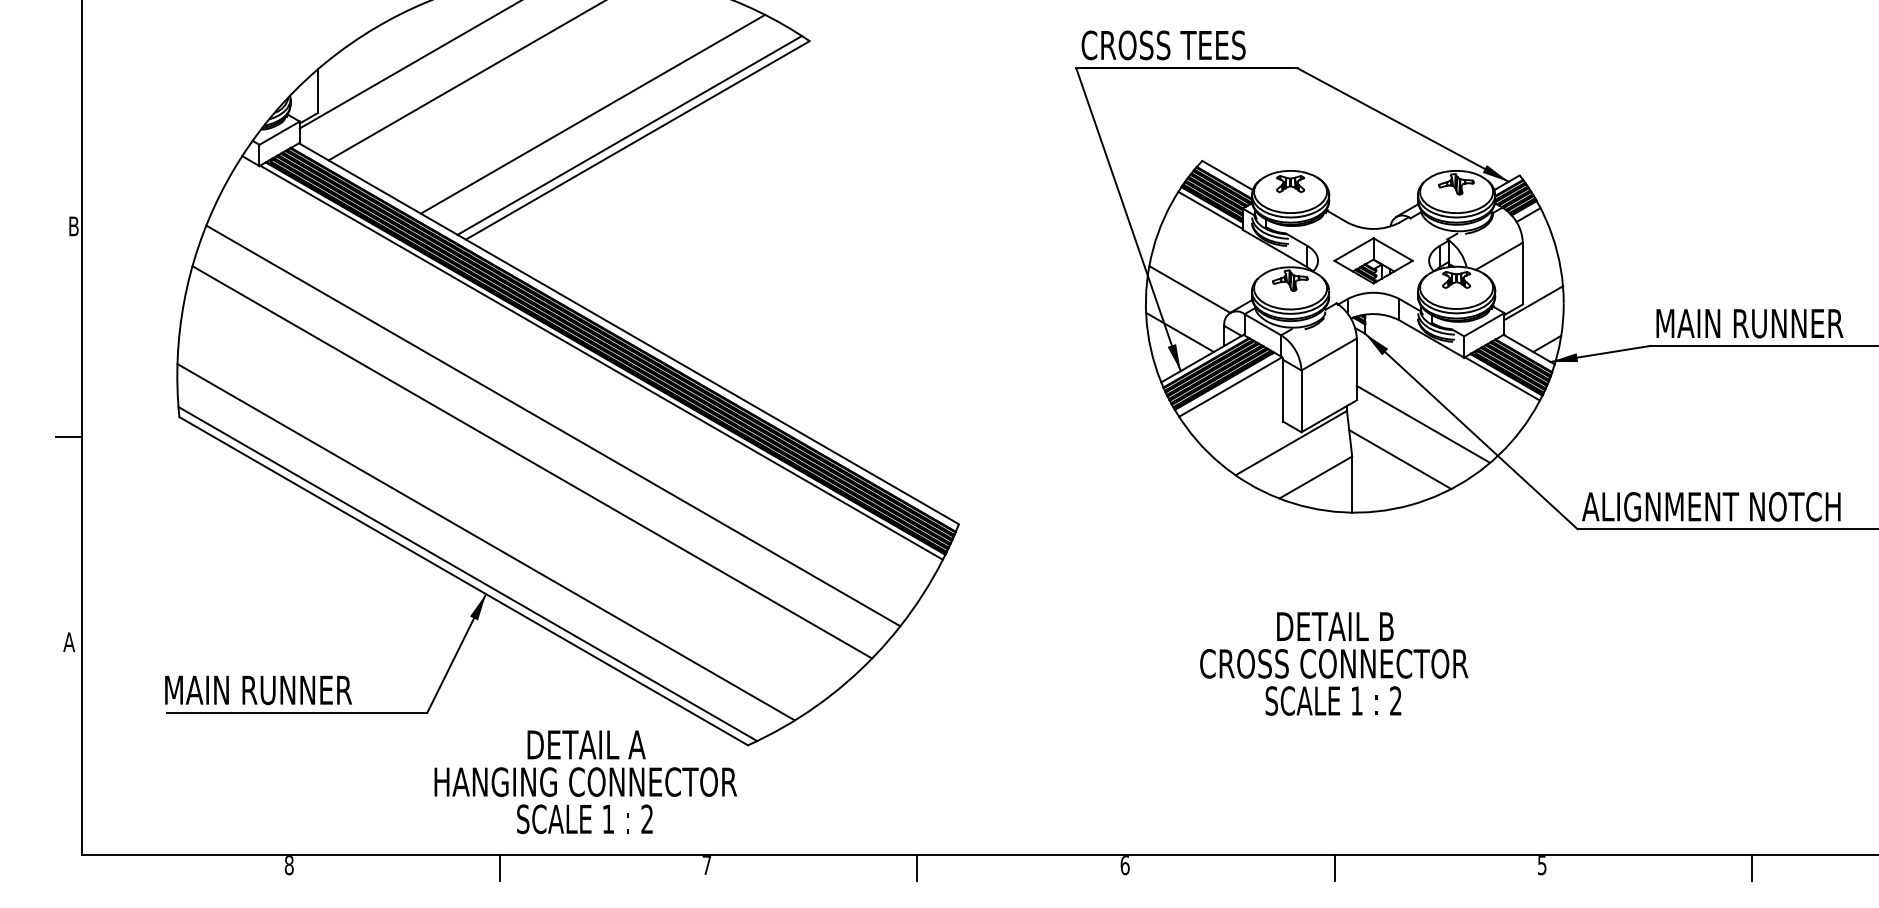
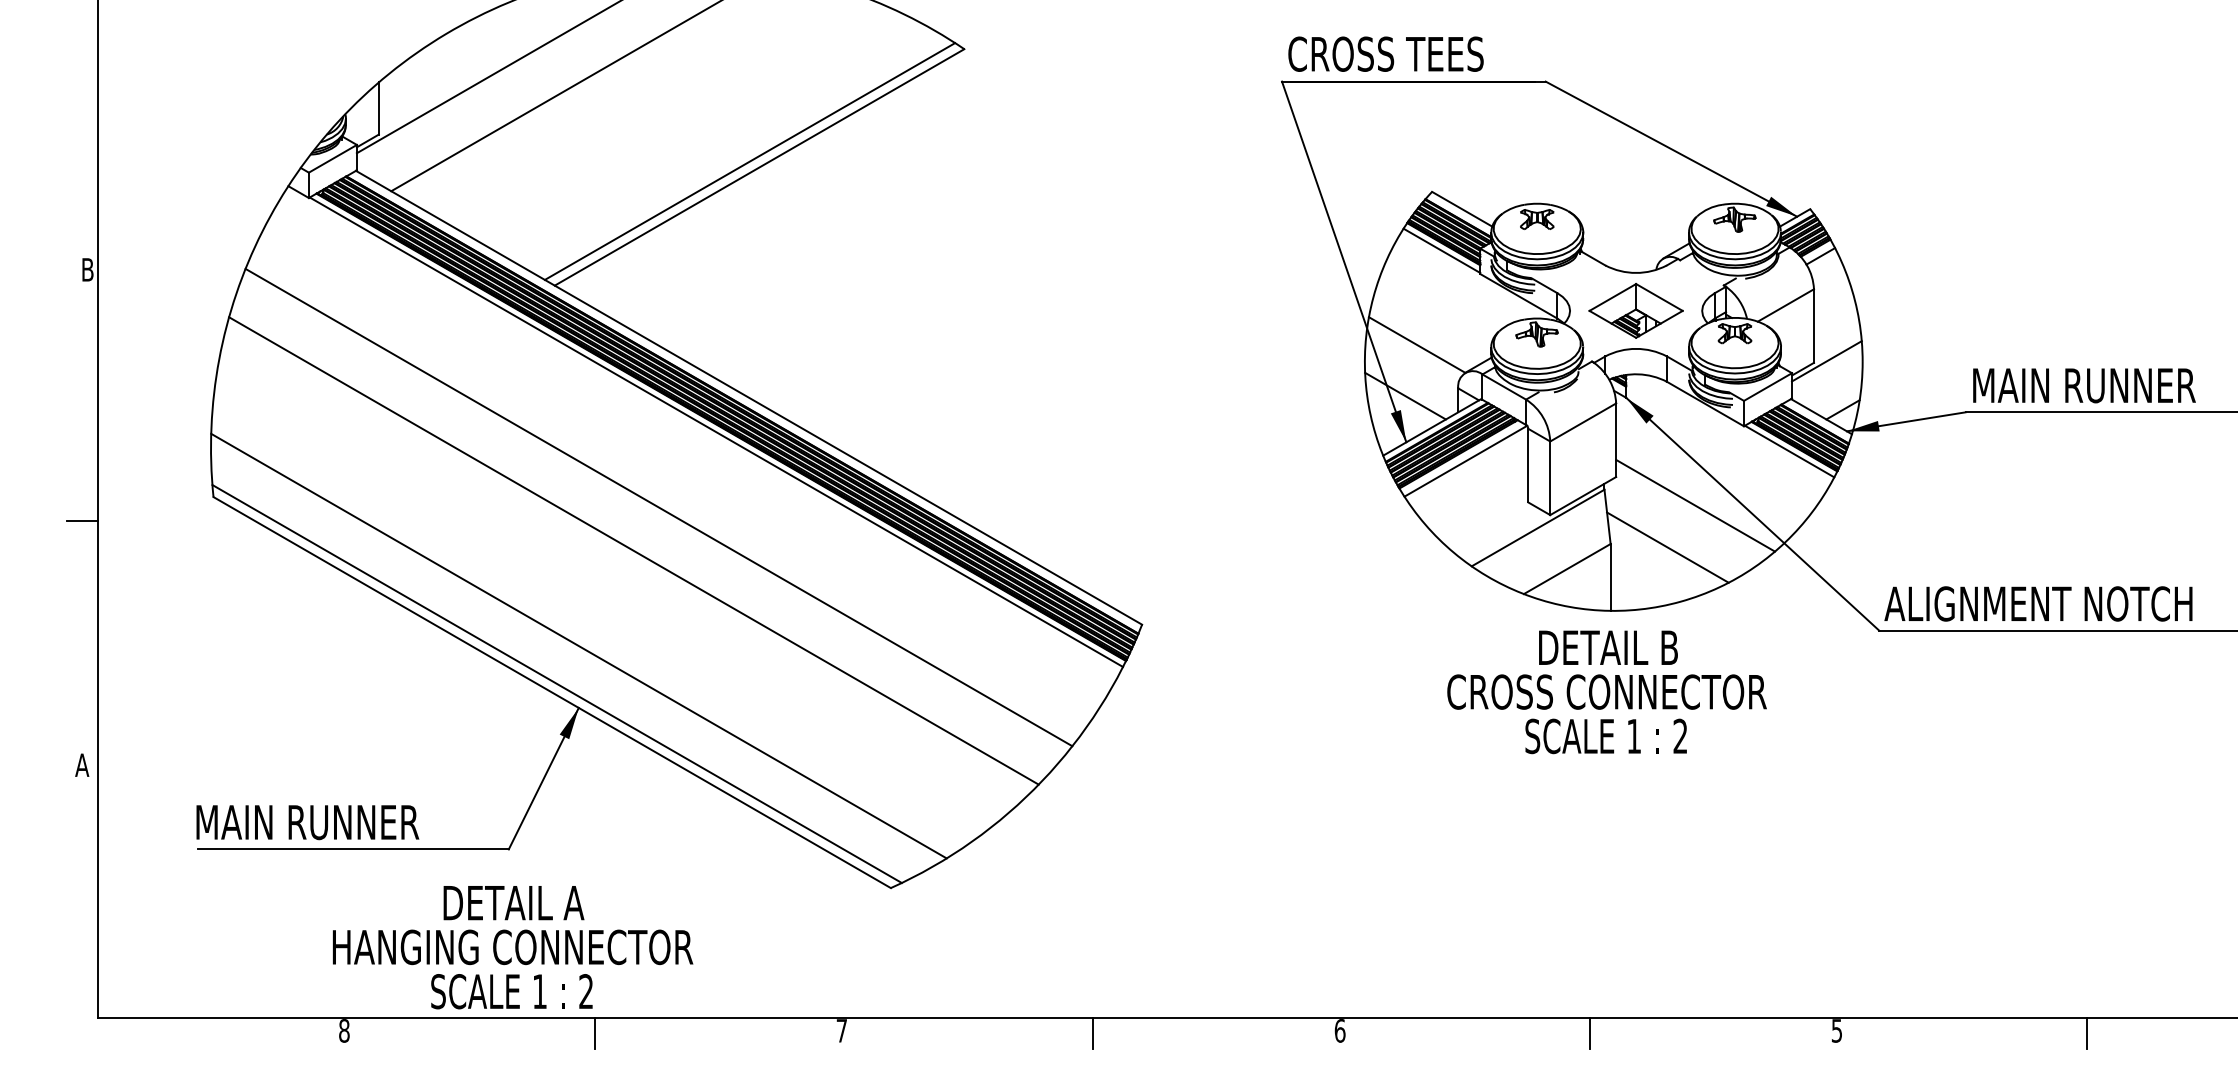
line: (592, 113) -> (705, 135), removed
text: (1334, 663) -> (1607, 691), moved
text: (585, 782) -> (512, 947), moved

